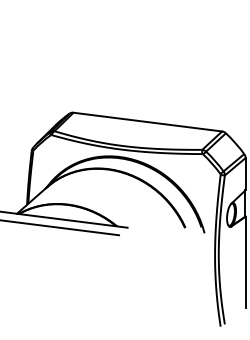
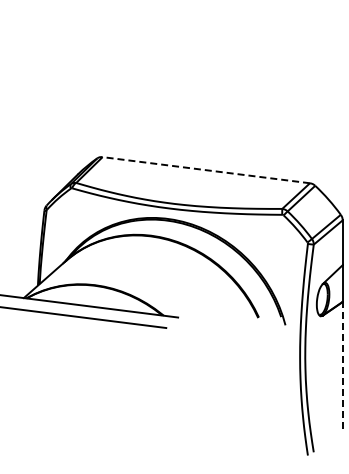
line: (147, 122) -> (206, 170), solid -> dashed
line: (245, 262) -> (342, 365), solid -> dashed

